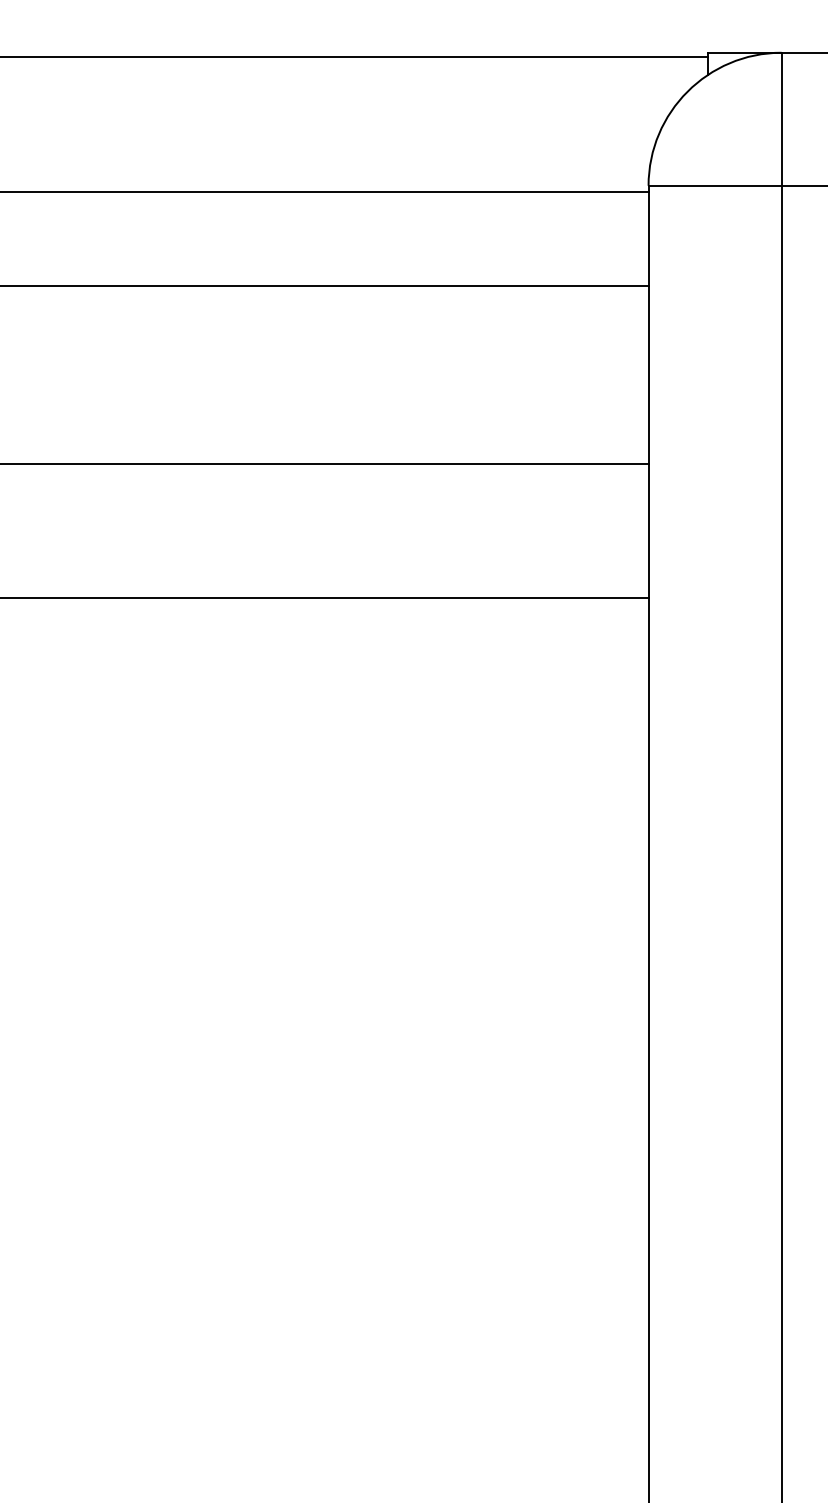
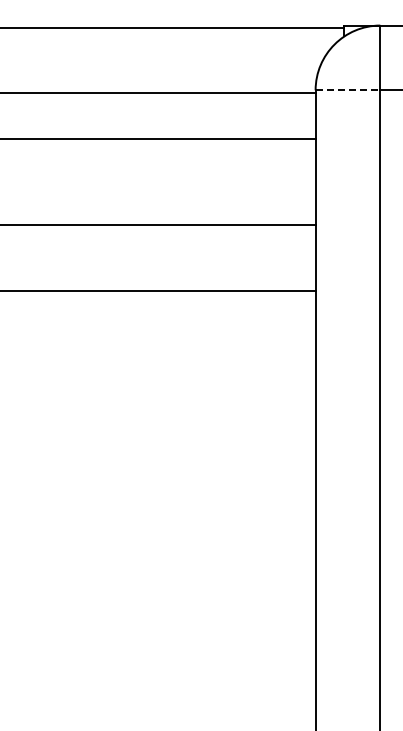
line: (716, 186) -> (348, 90), solid -> dashed

